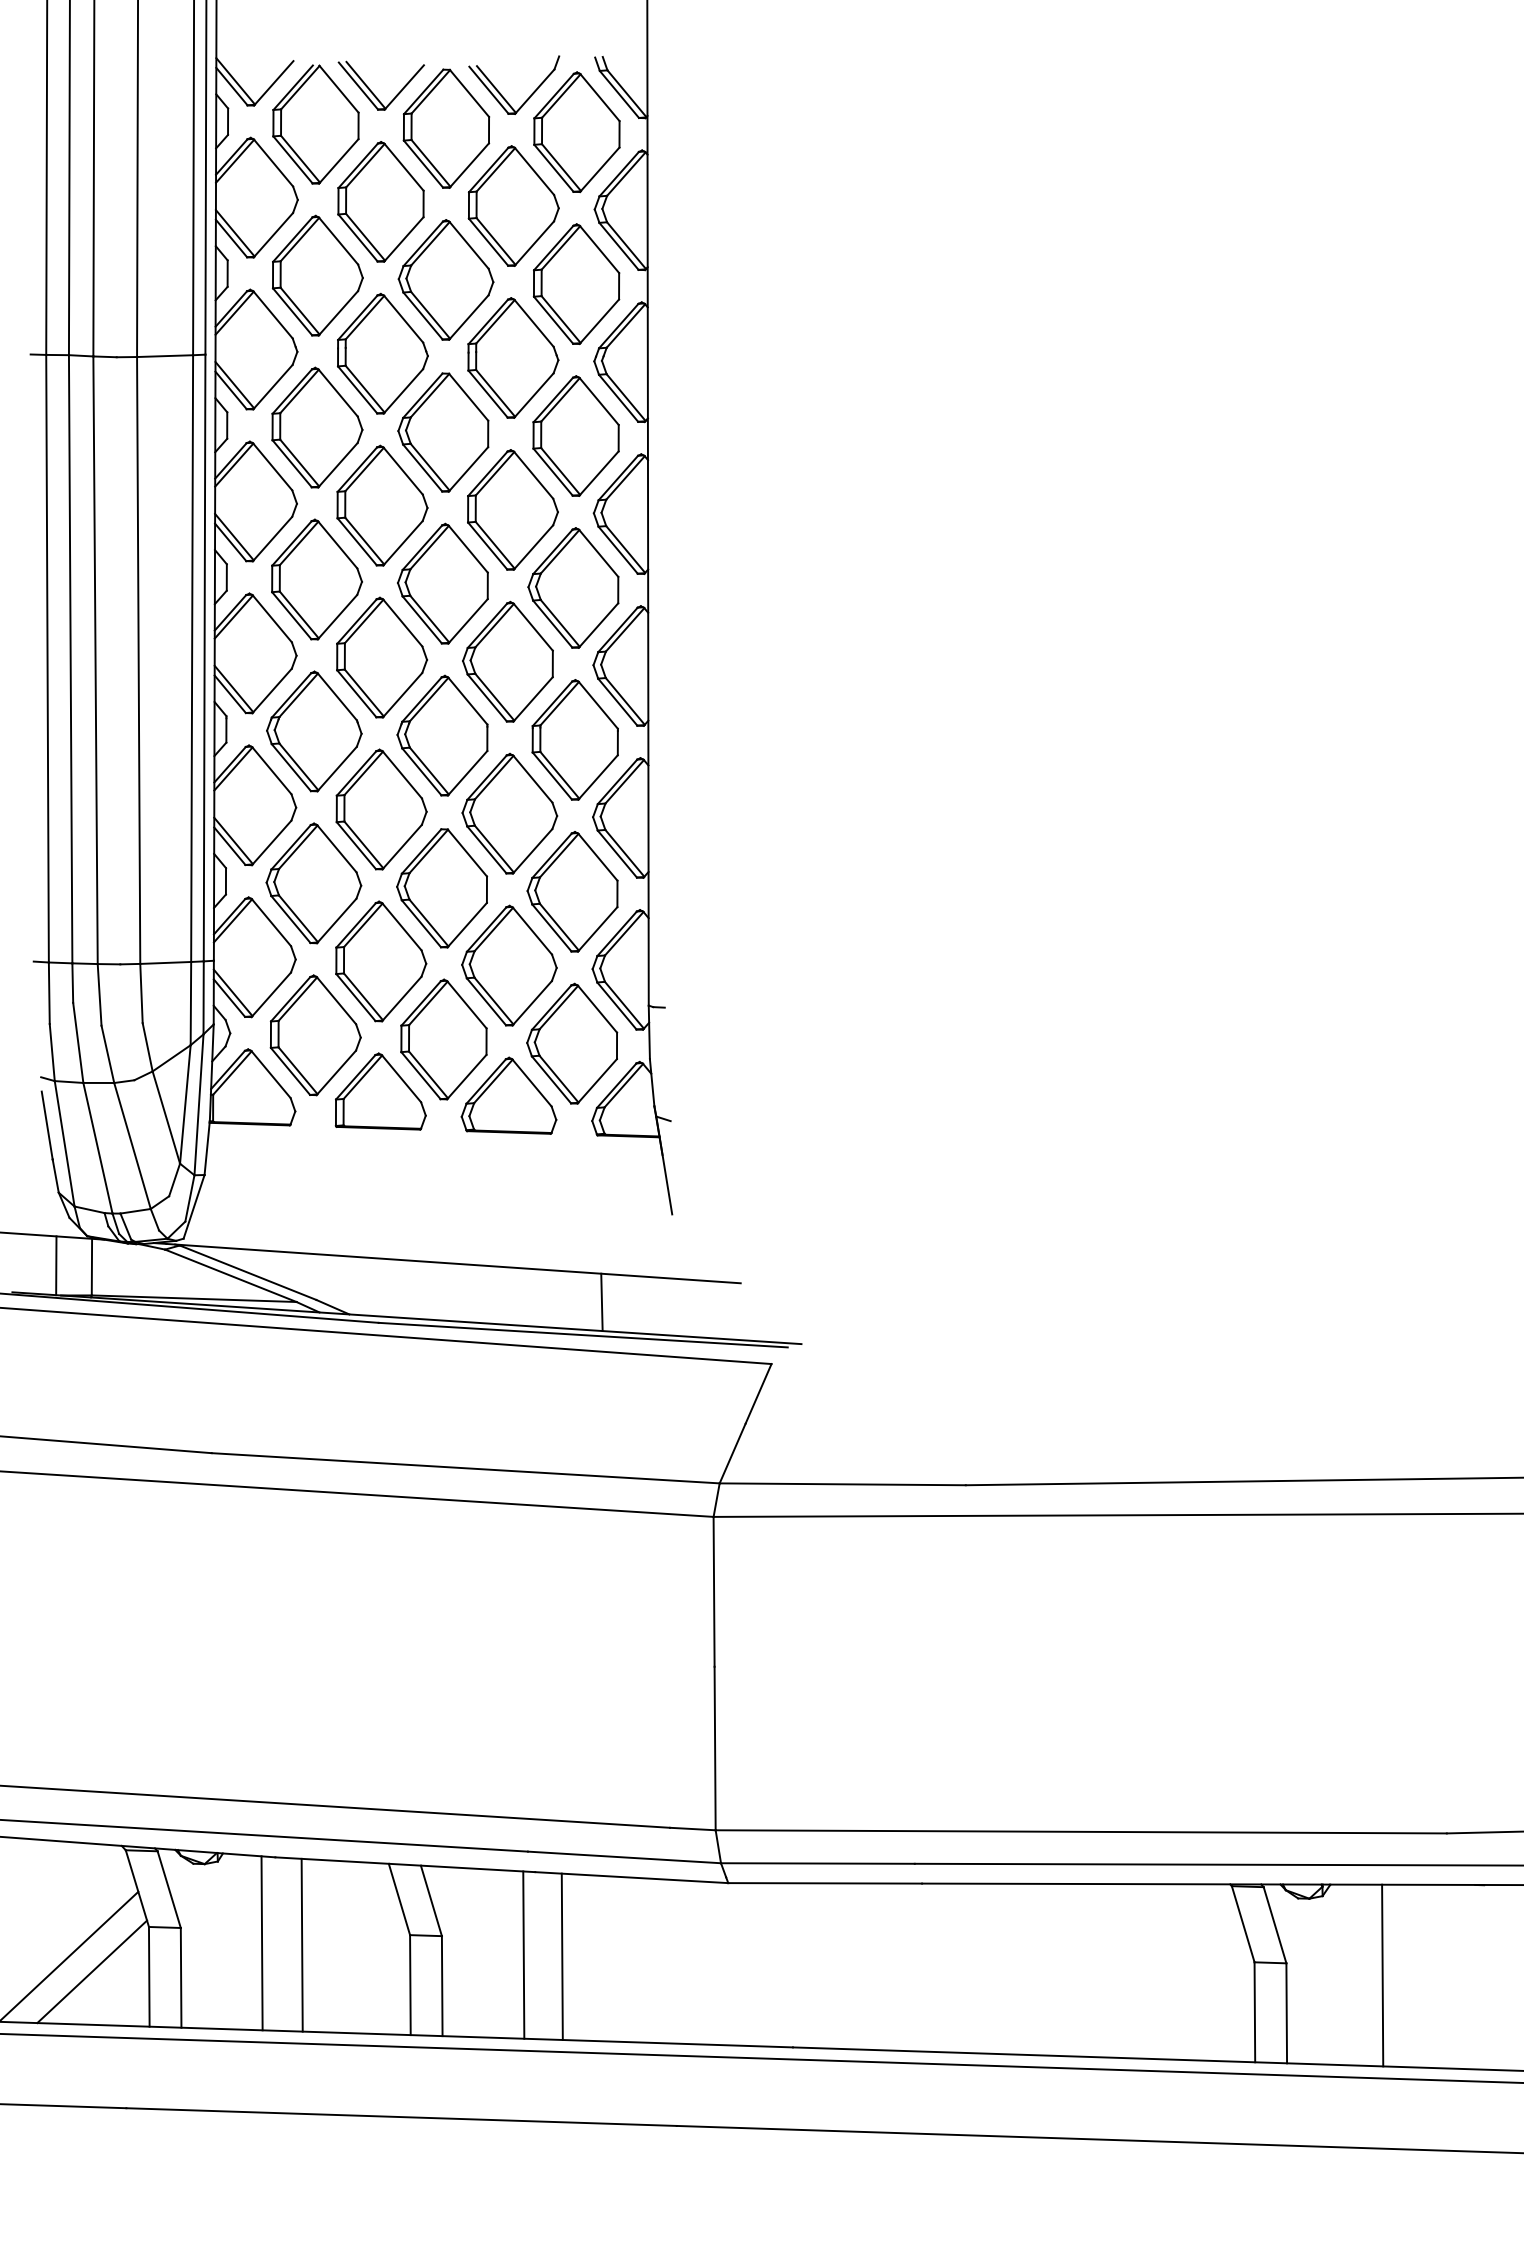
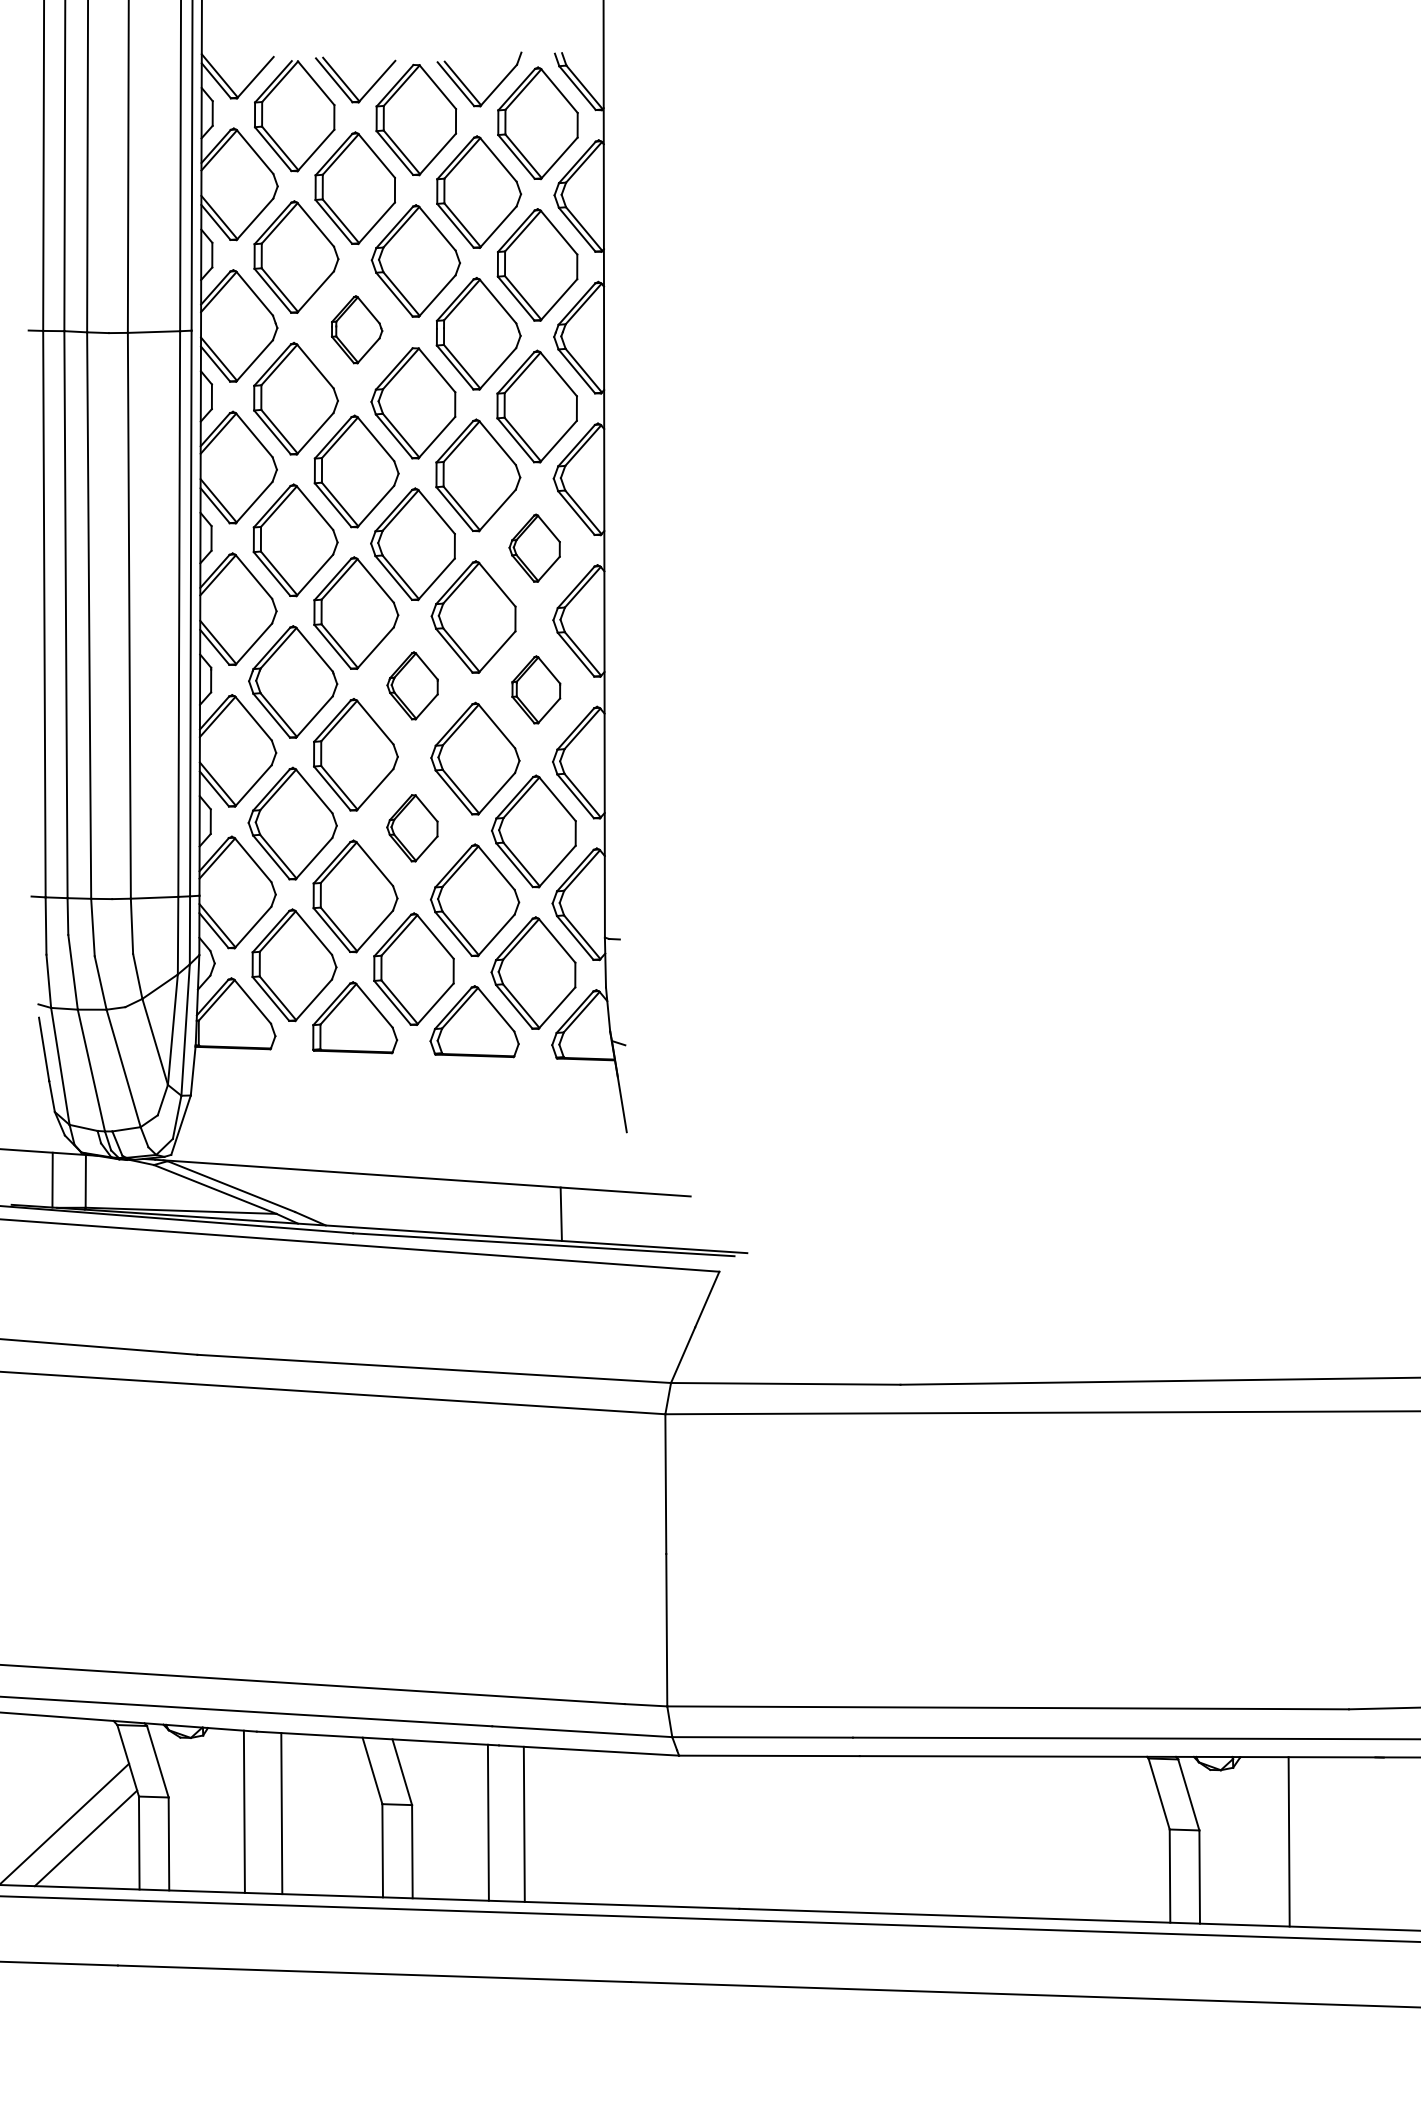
part: (382, 353) -> (356, 329), size x0.6
part: (573, 587) -> (534, 547), size x0.6
part: (442, 735) -> (412, 685), size x0.6
part: (574, 739) -> (535, 689), size x0.6
part: (442, 888) -> (412, 828), size x0.6

